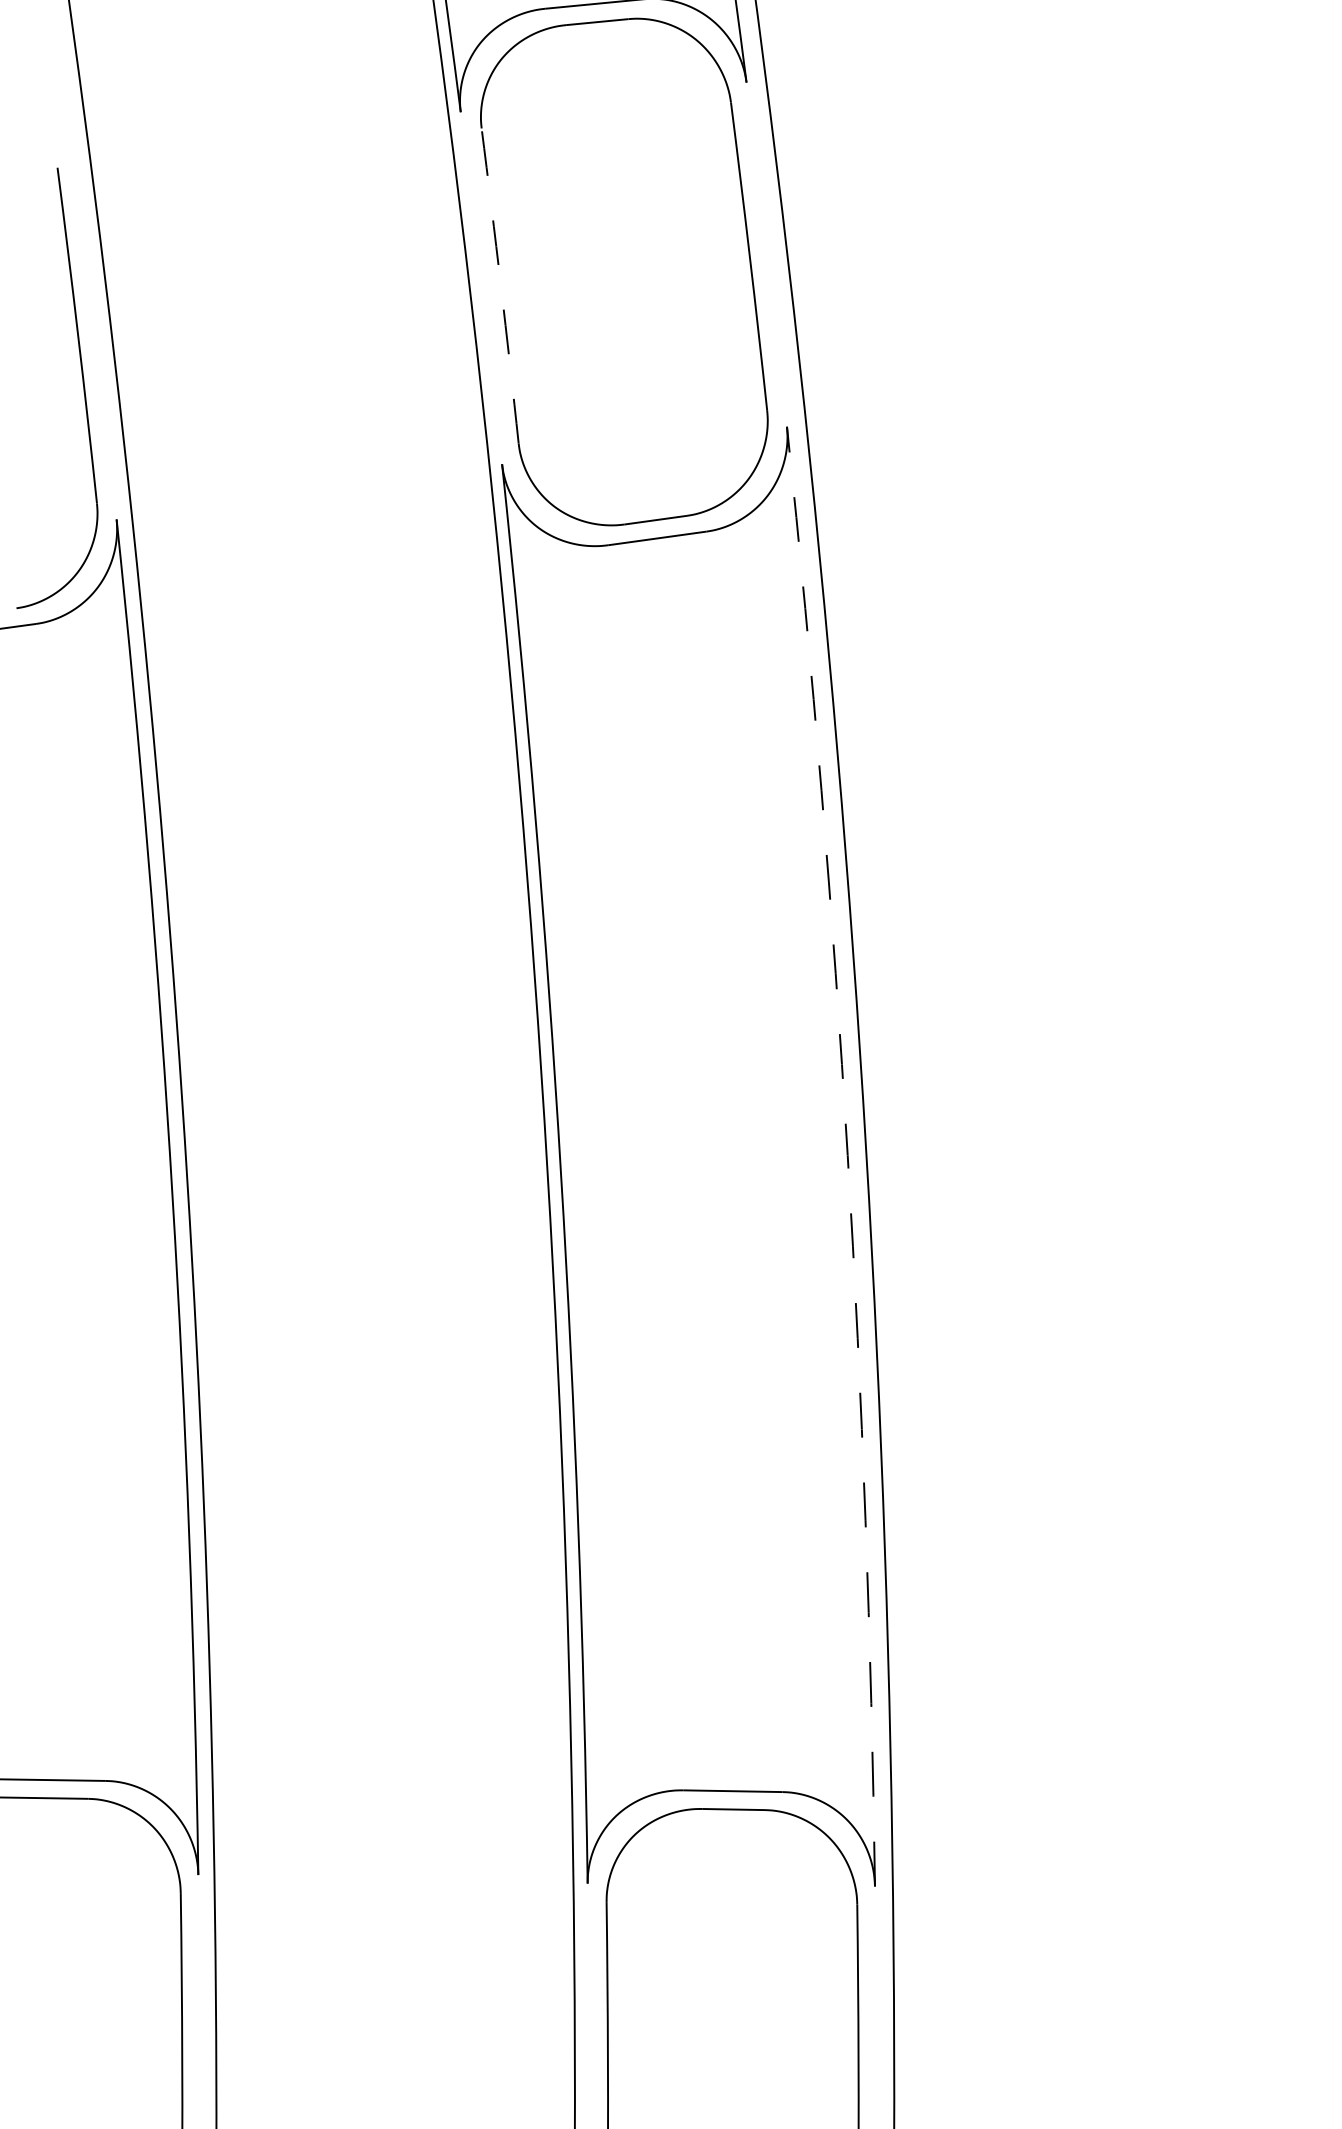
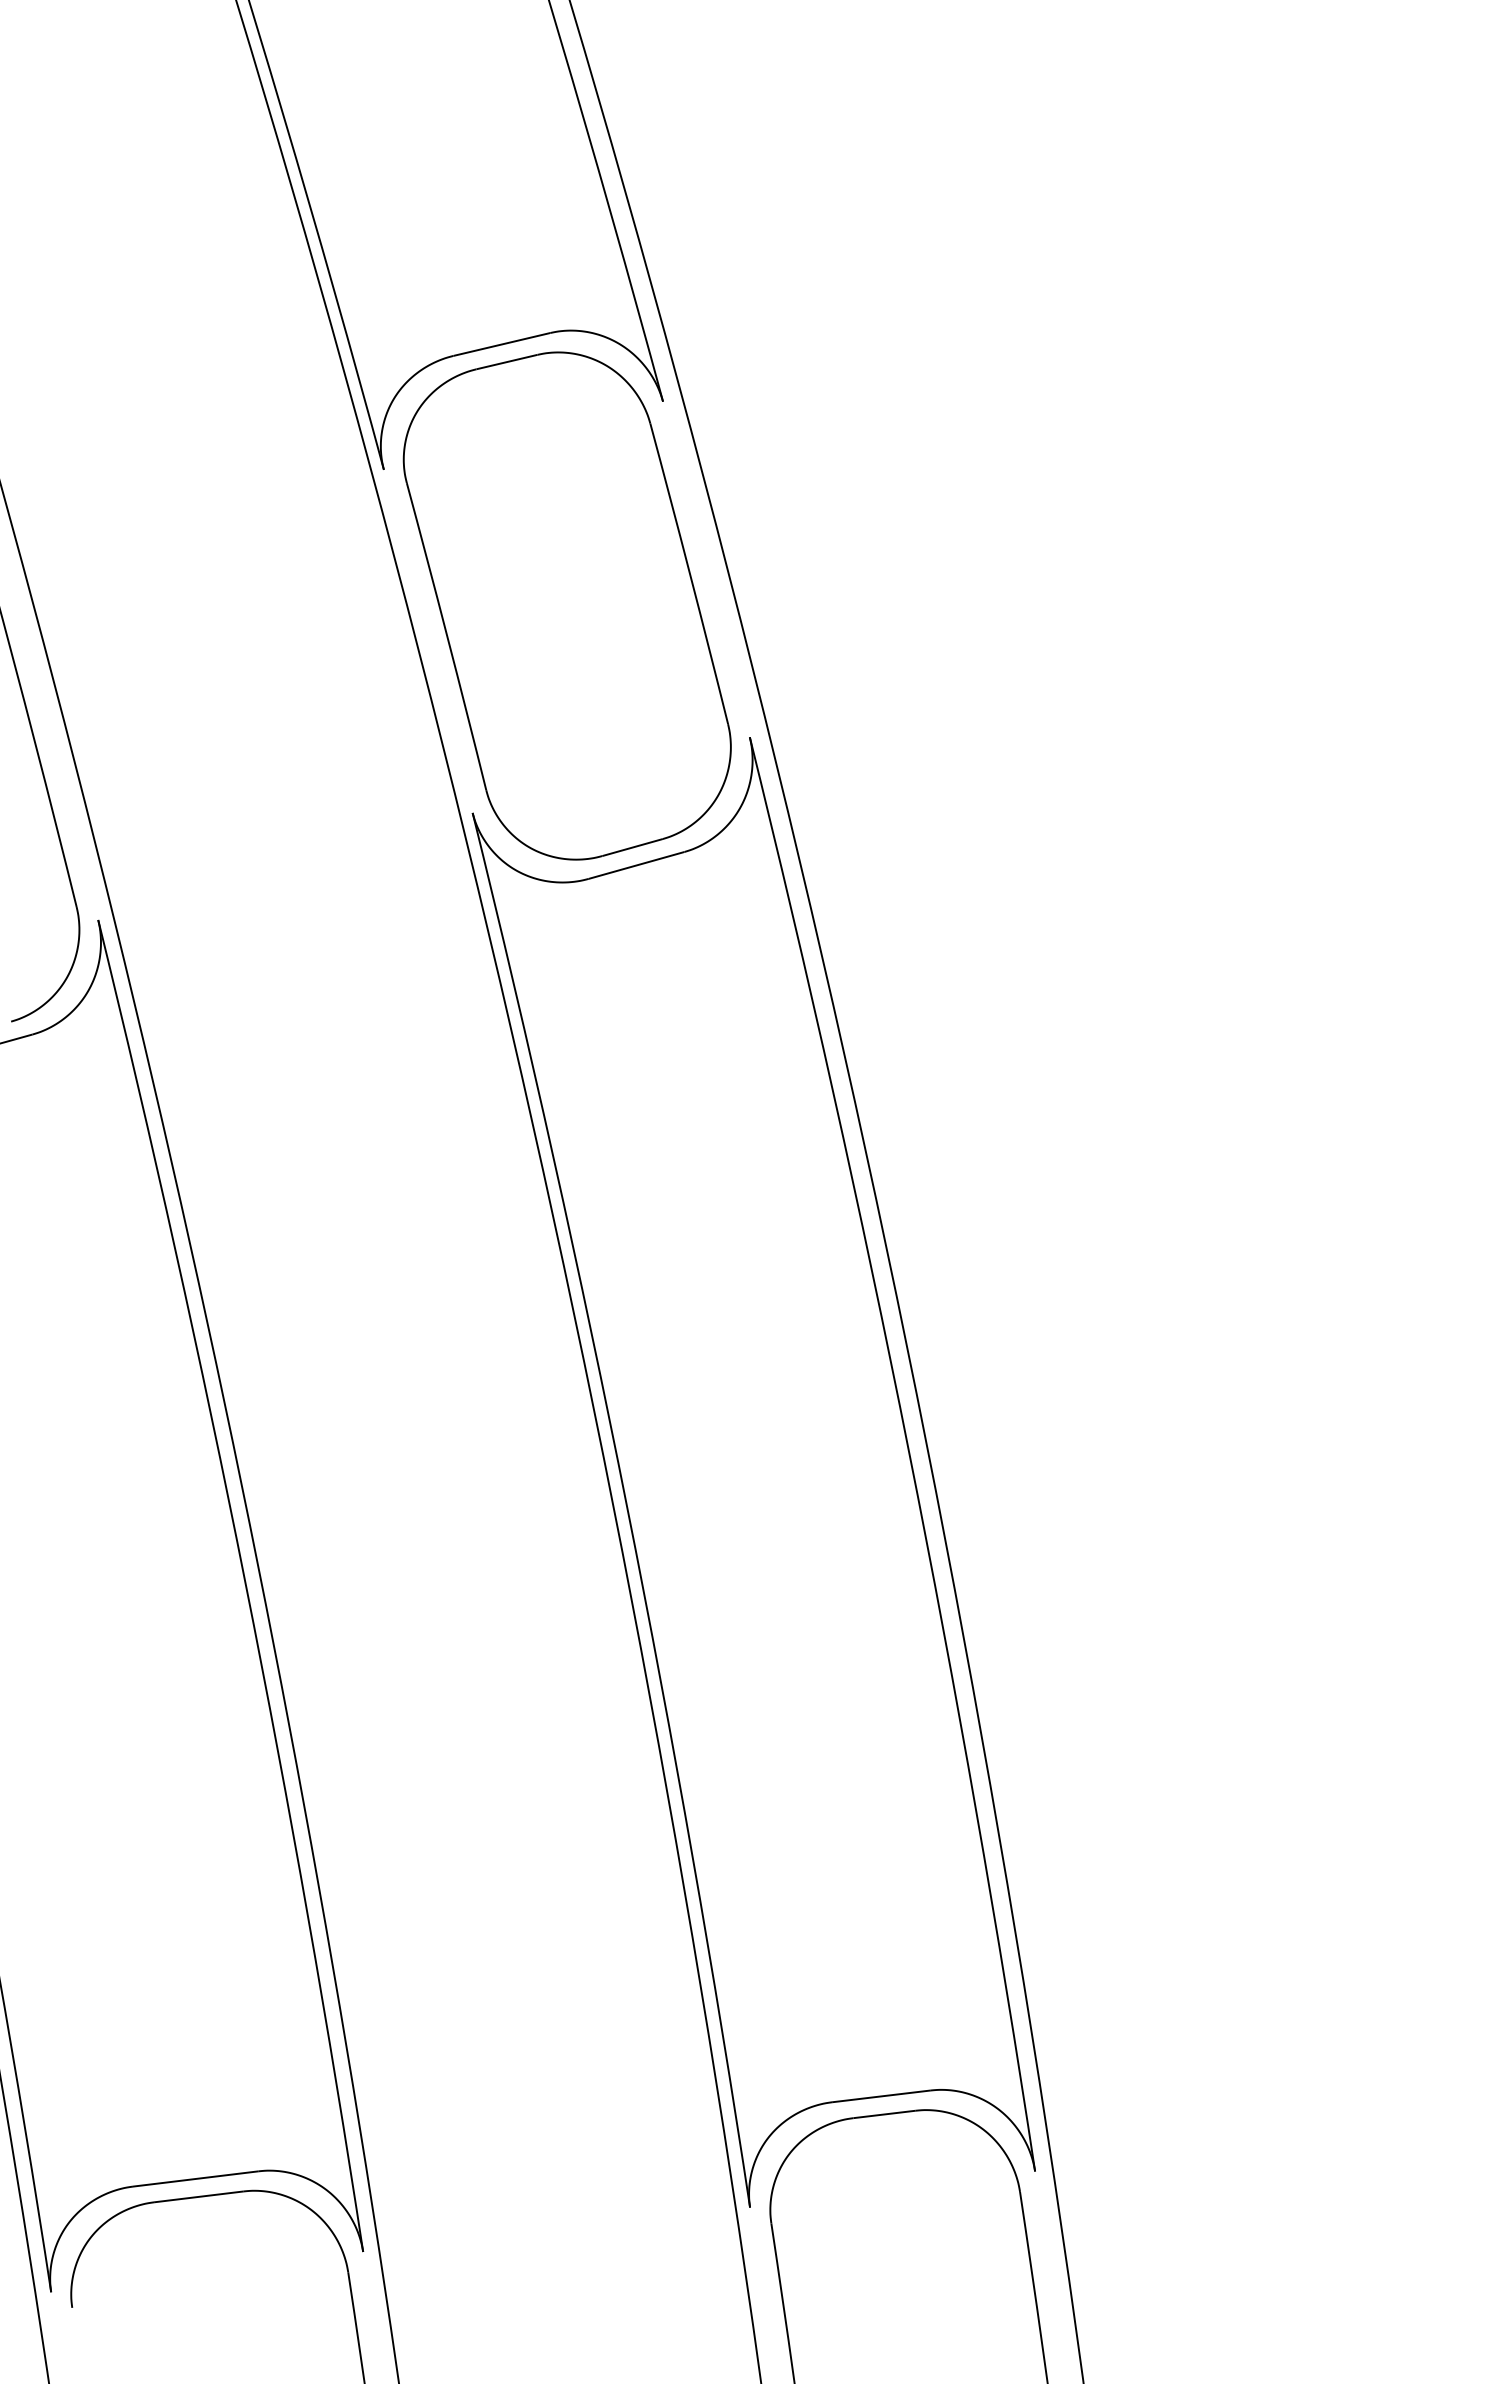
arc: (501, 285) -> (447, 636), dashed -> solid
arc: (847, 1155) -> (908, 1451), dashed -> solid

